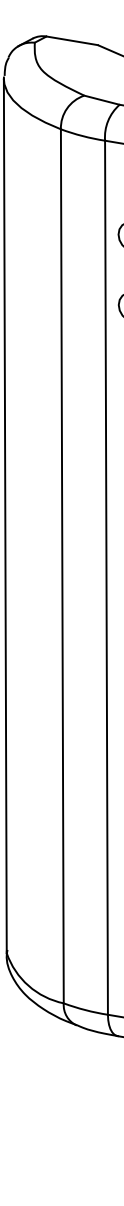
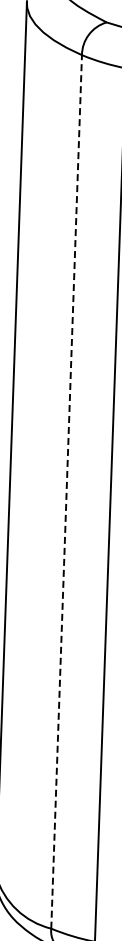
line: (62, 565) -> (66, 491), solid -> dashed

